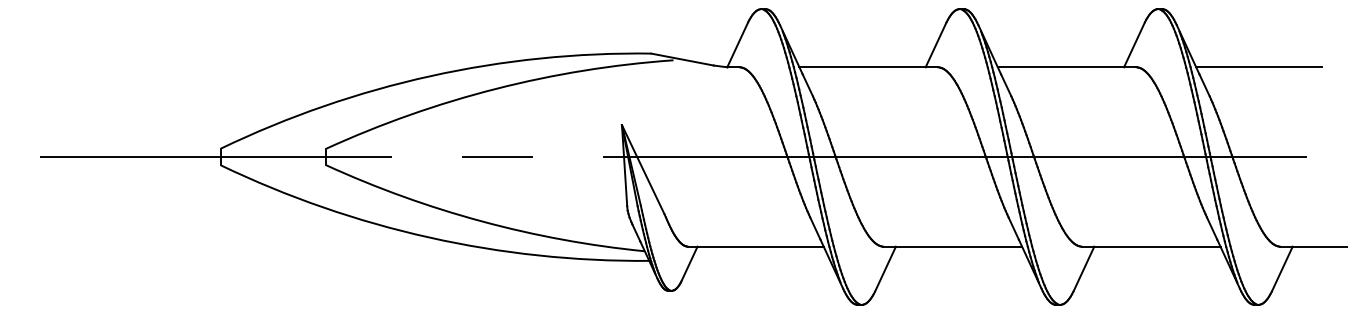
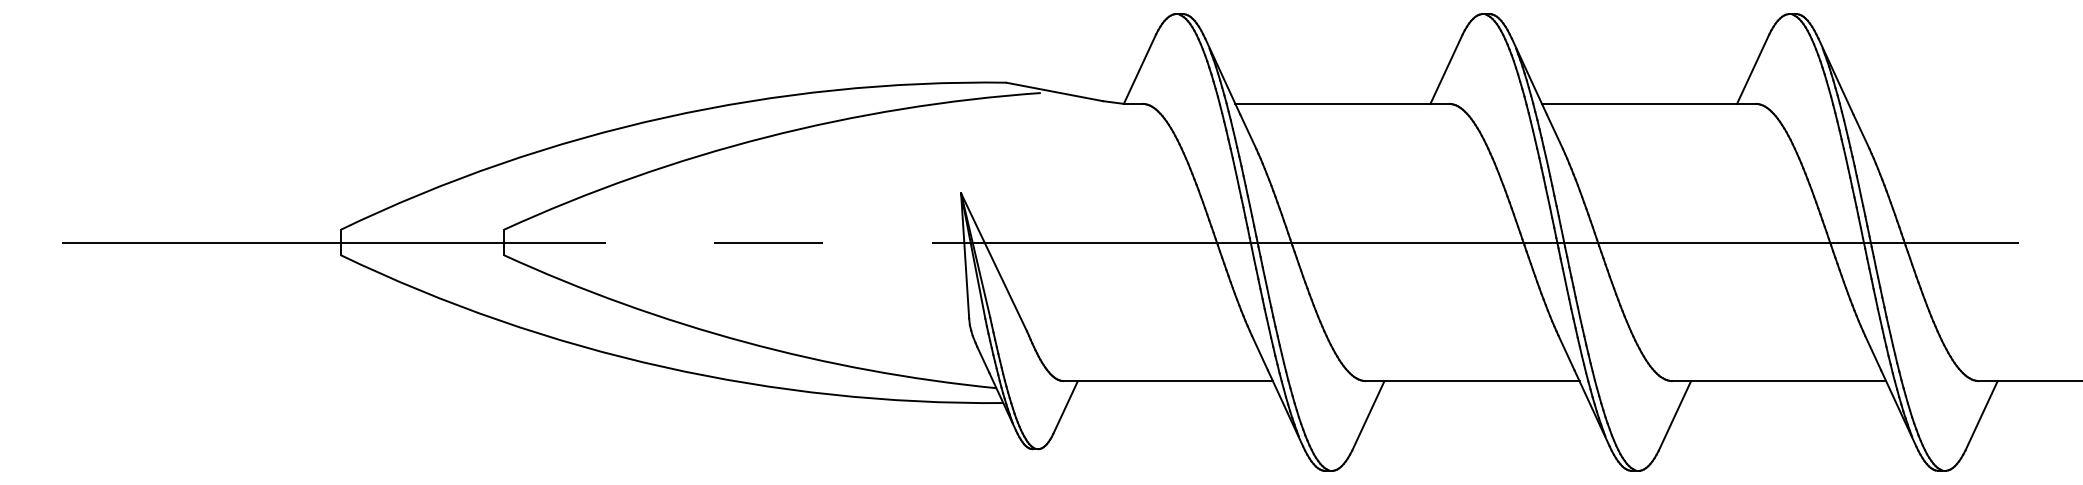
line: (1259, 67) -> (1946, 104), removed

